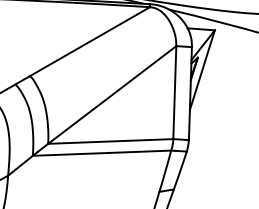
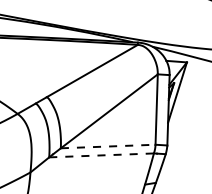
line: (111, 141) -> (108, 146), solid -> dashed
line: (103, 153) -> (102, 155), solid -> dashed

